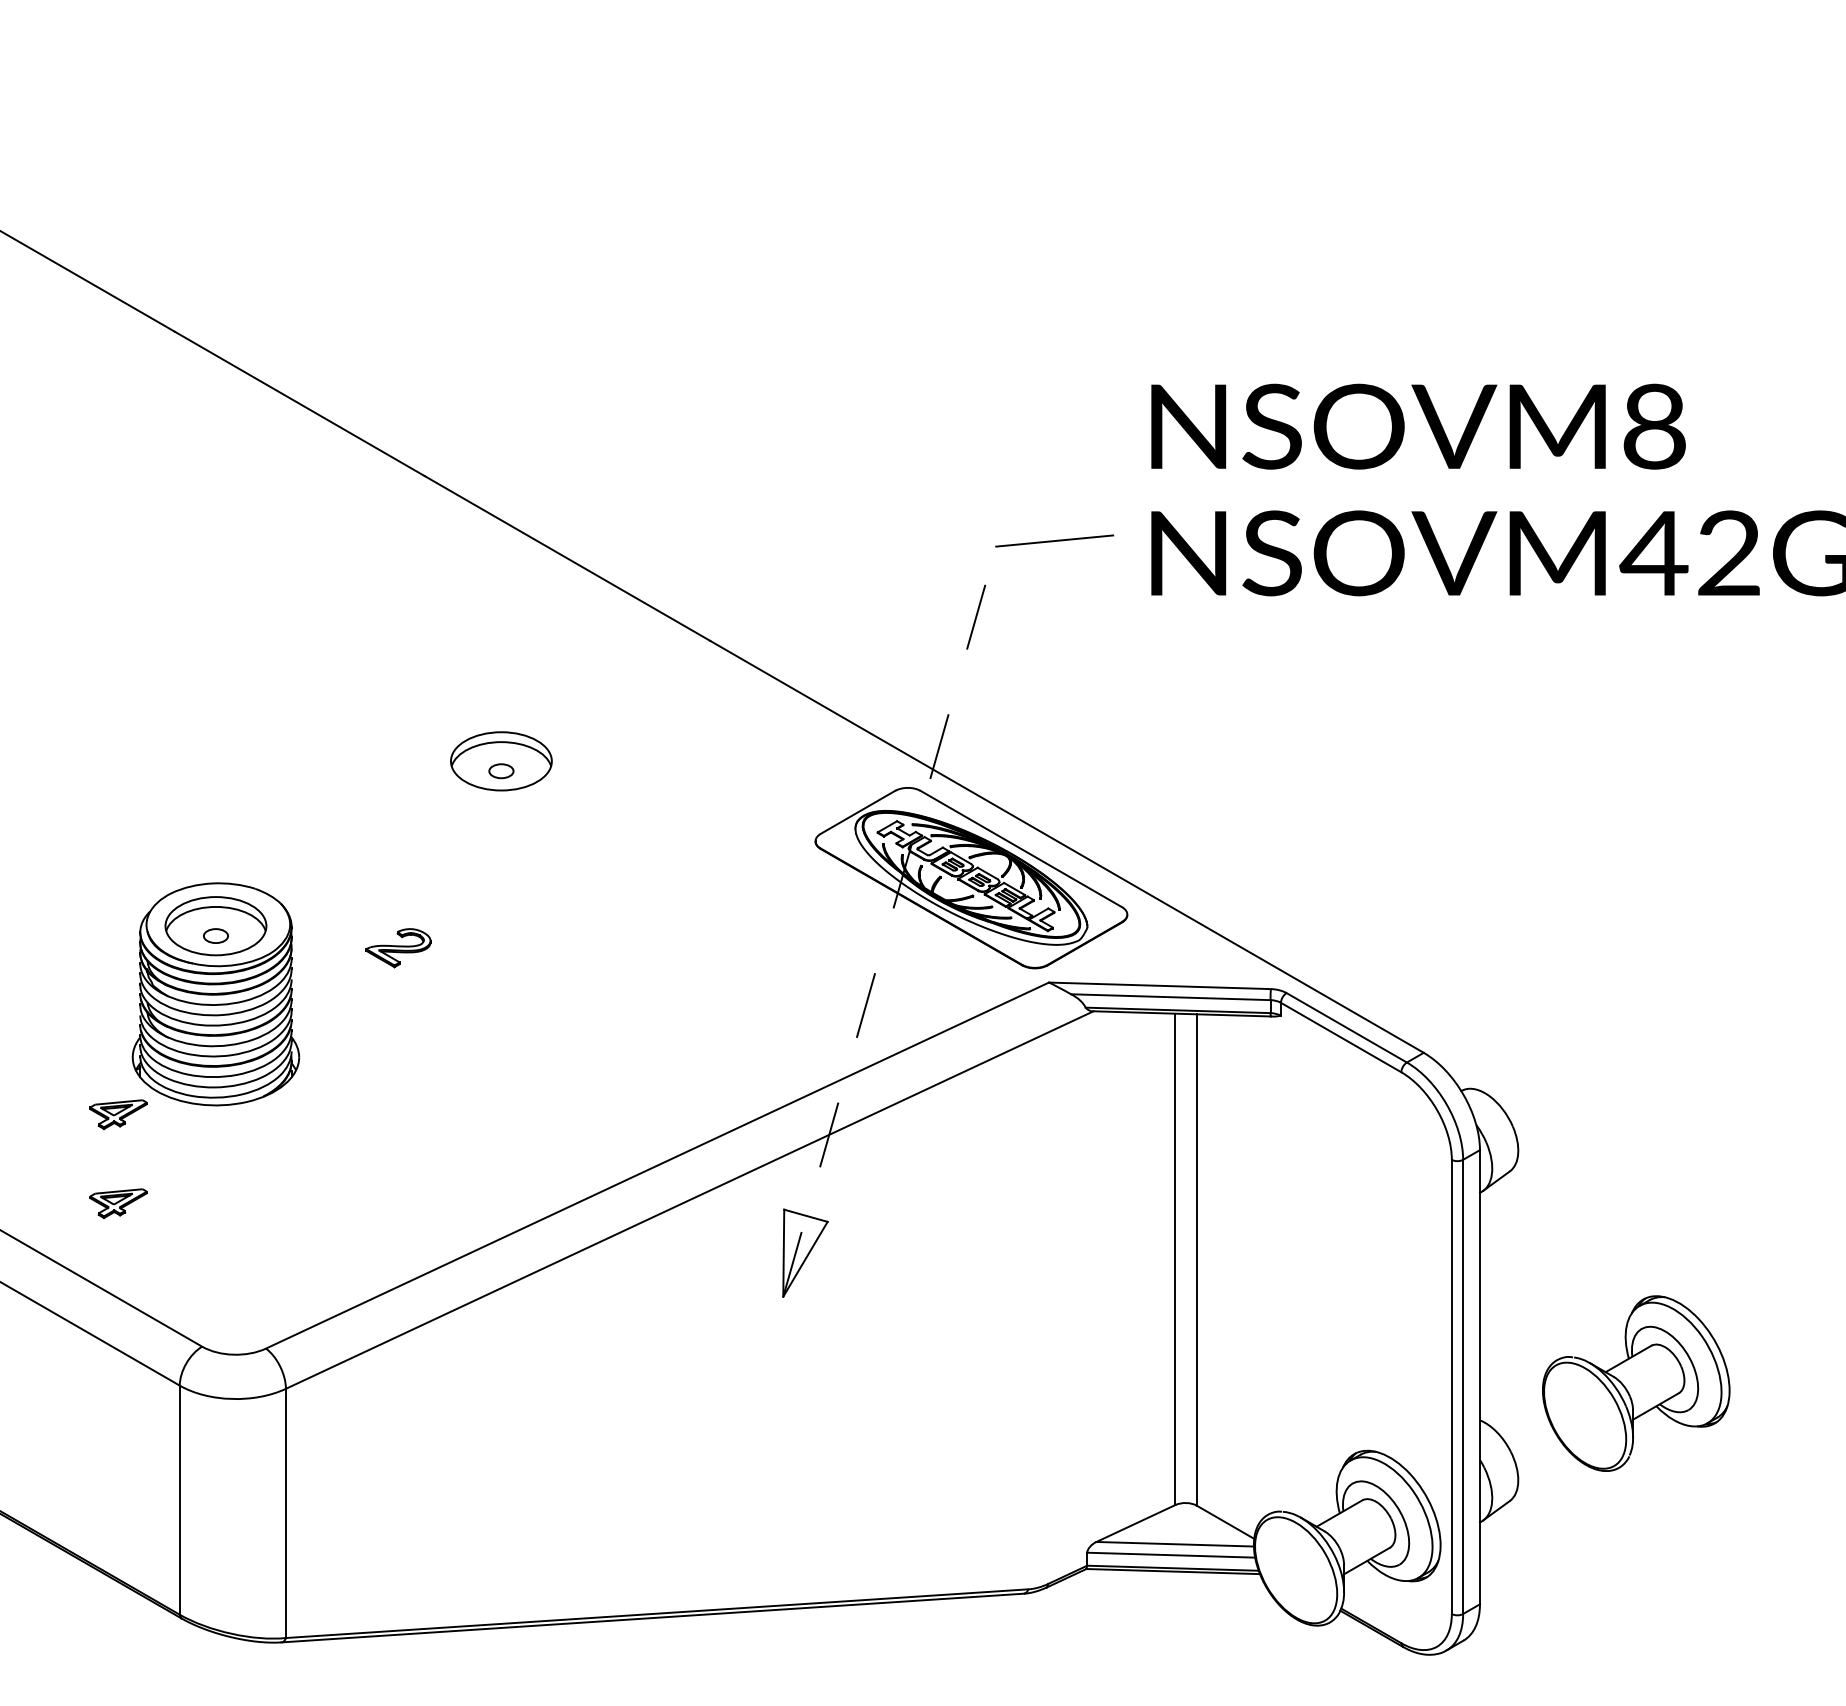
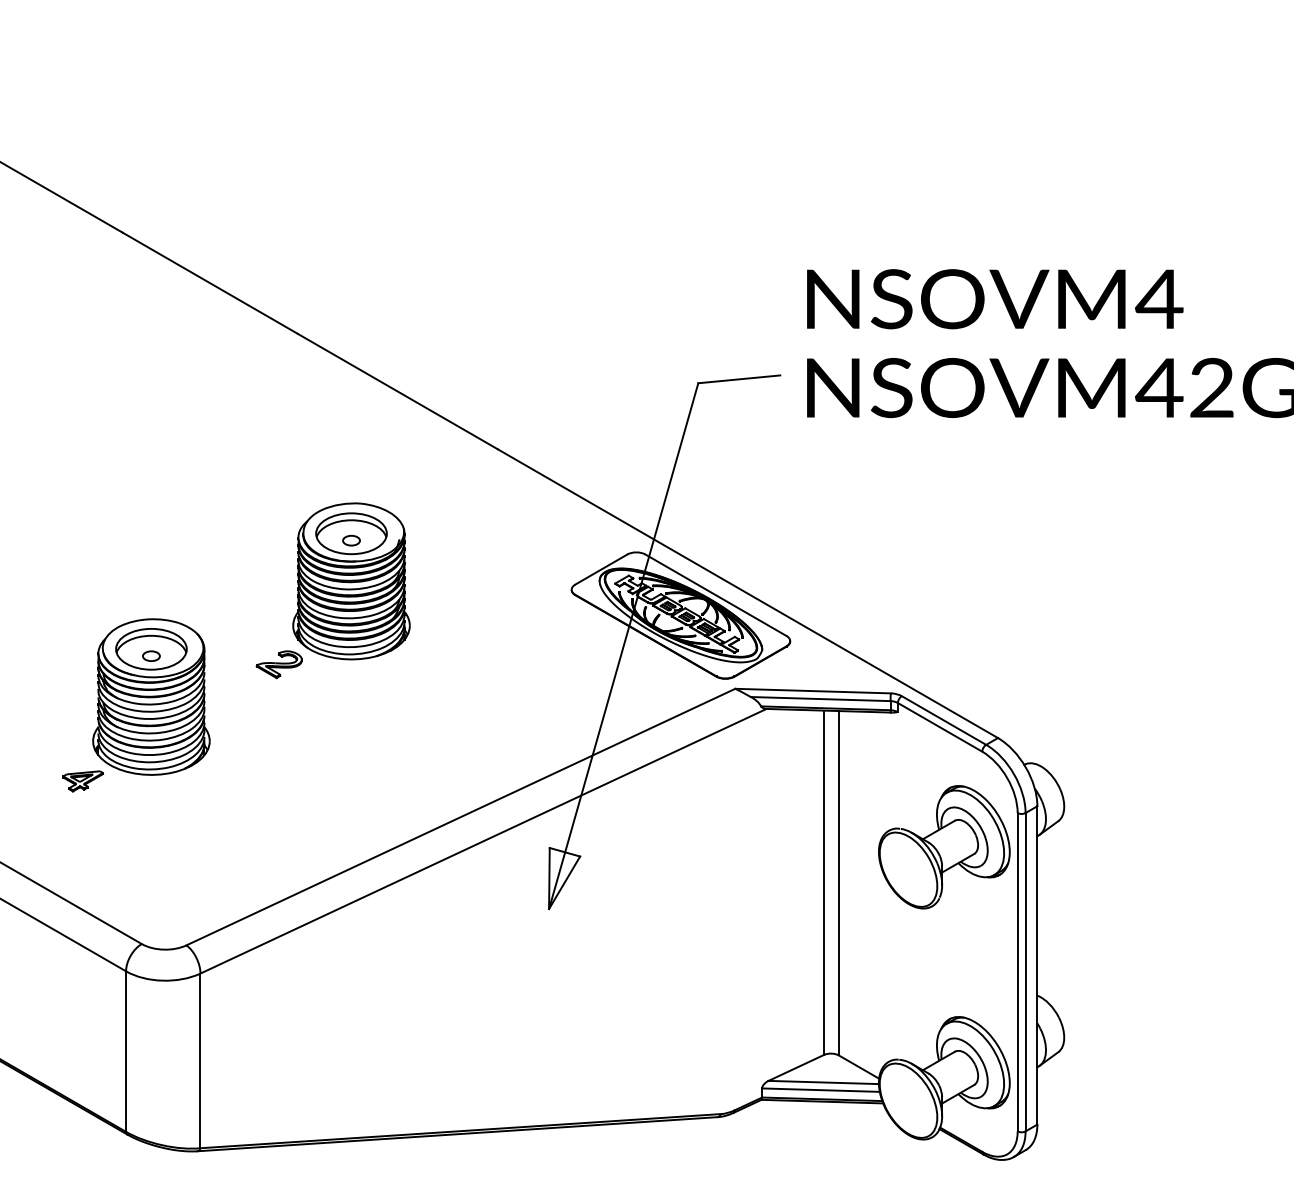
text: (1653, 426) -> (1159, 299), NSOVM8 -> NSOVM4
part: (501, 829) -> (351, 581), added
line: (889, 921) -> (623, 646), dashed -> solid
part: (118, 1203) -> (83, 843), removed
part: (1636, 1383) -> (944, 847), moved

